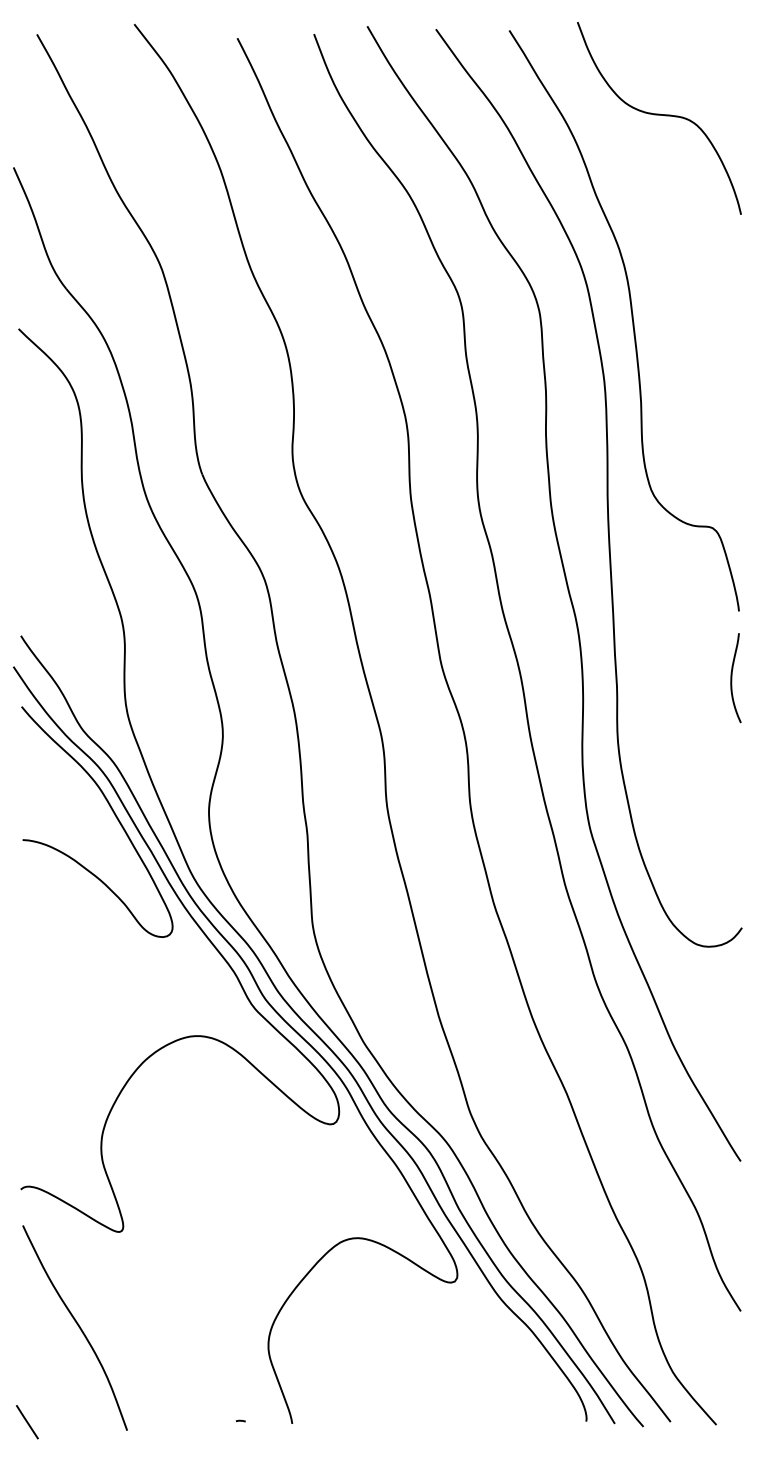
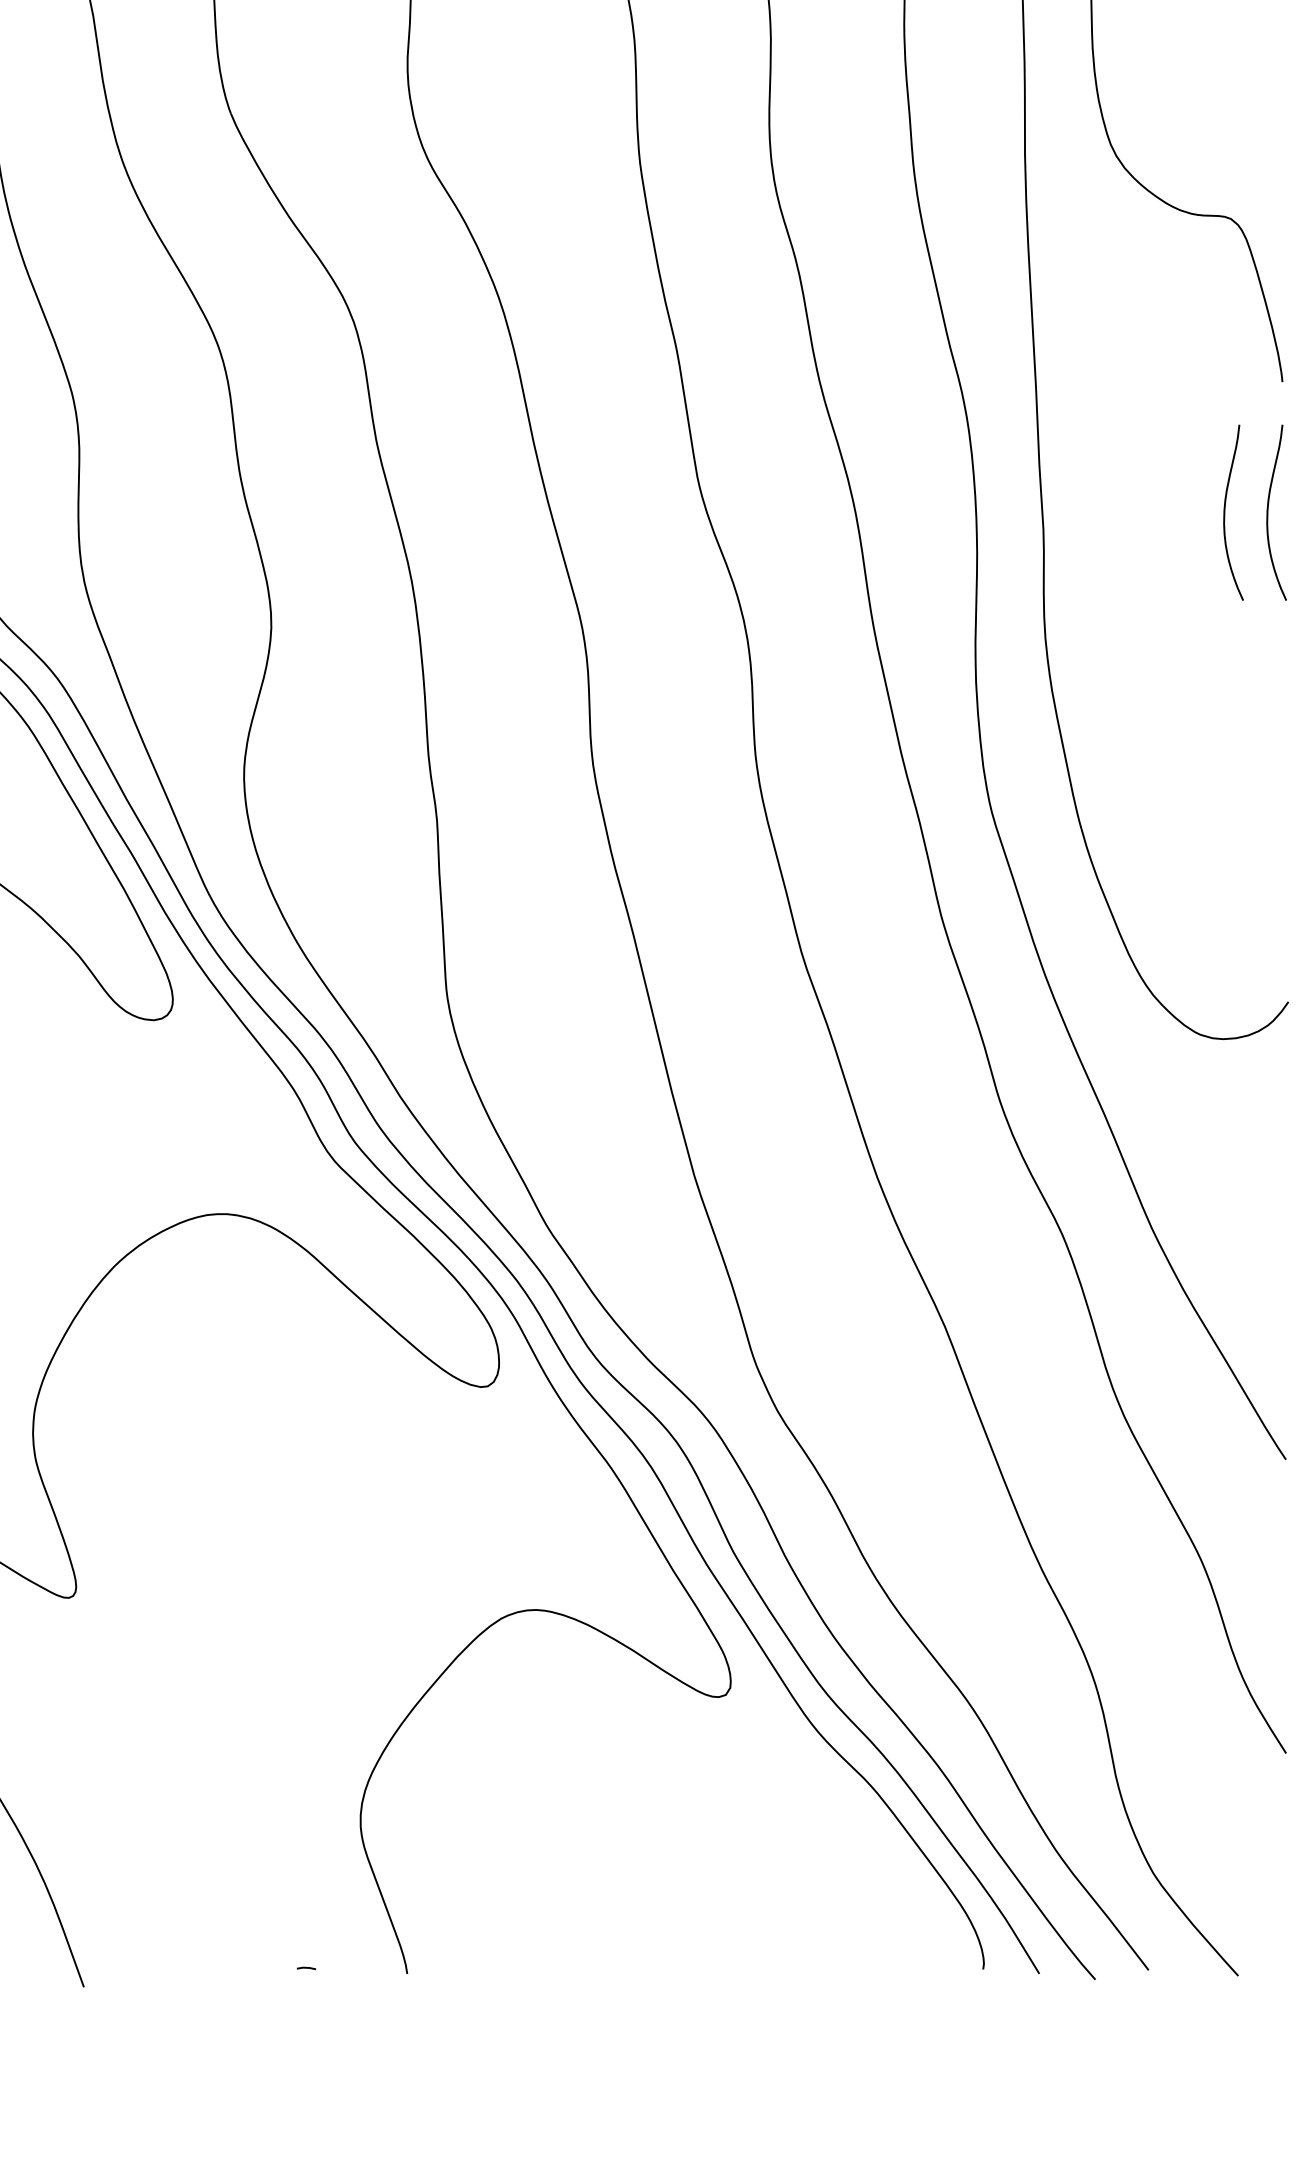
curve: (710, 678) -> (1226, 513), added

